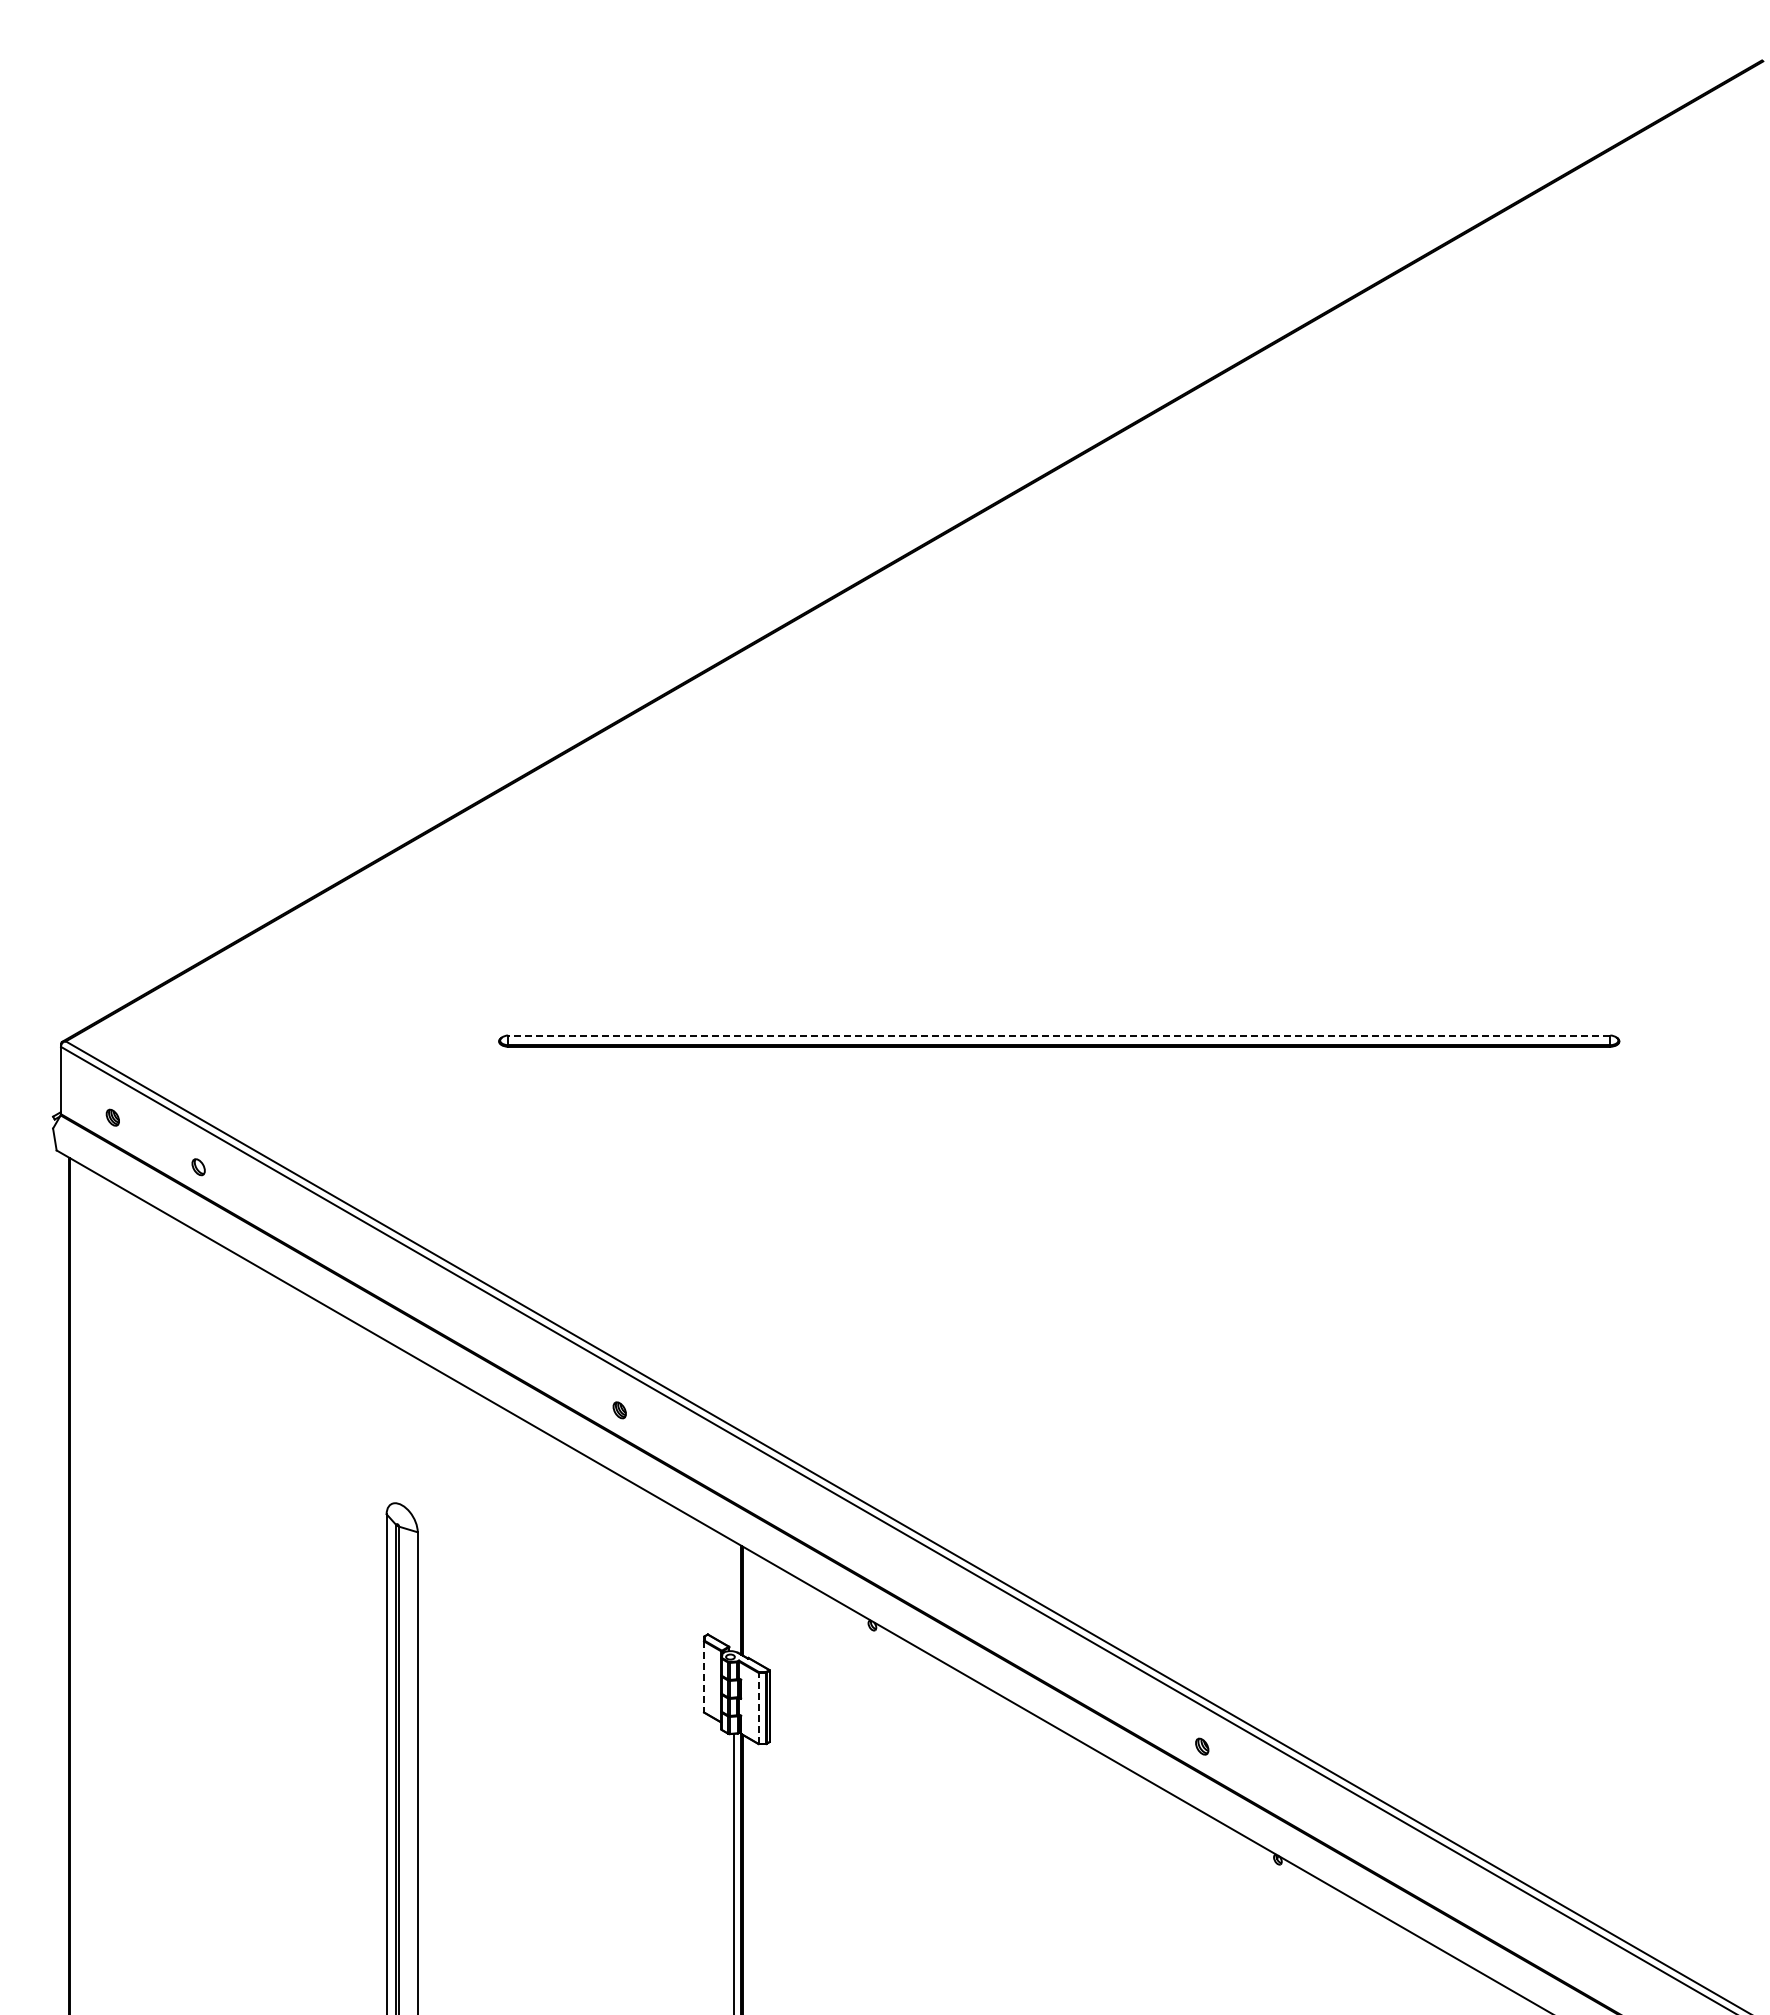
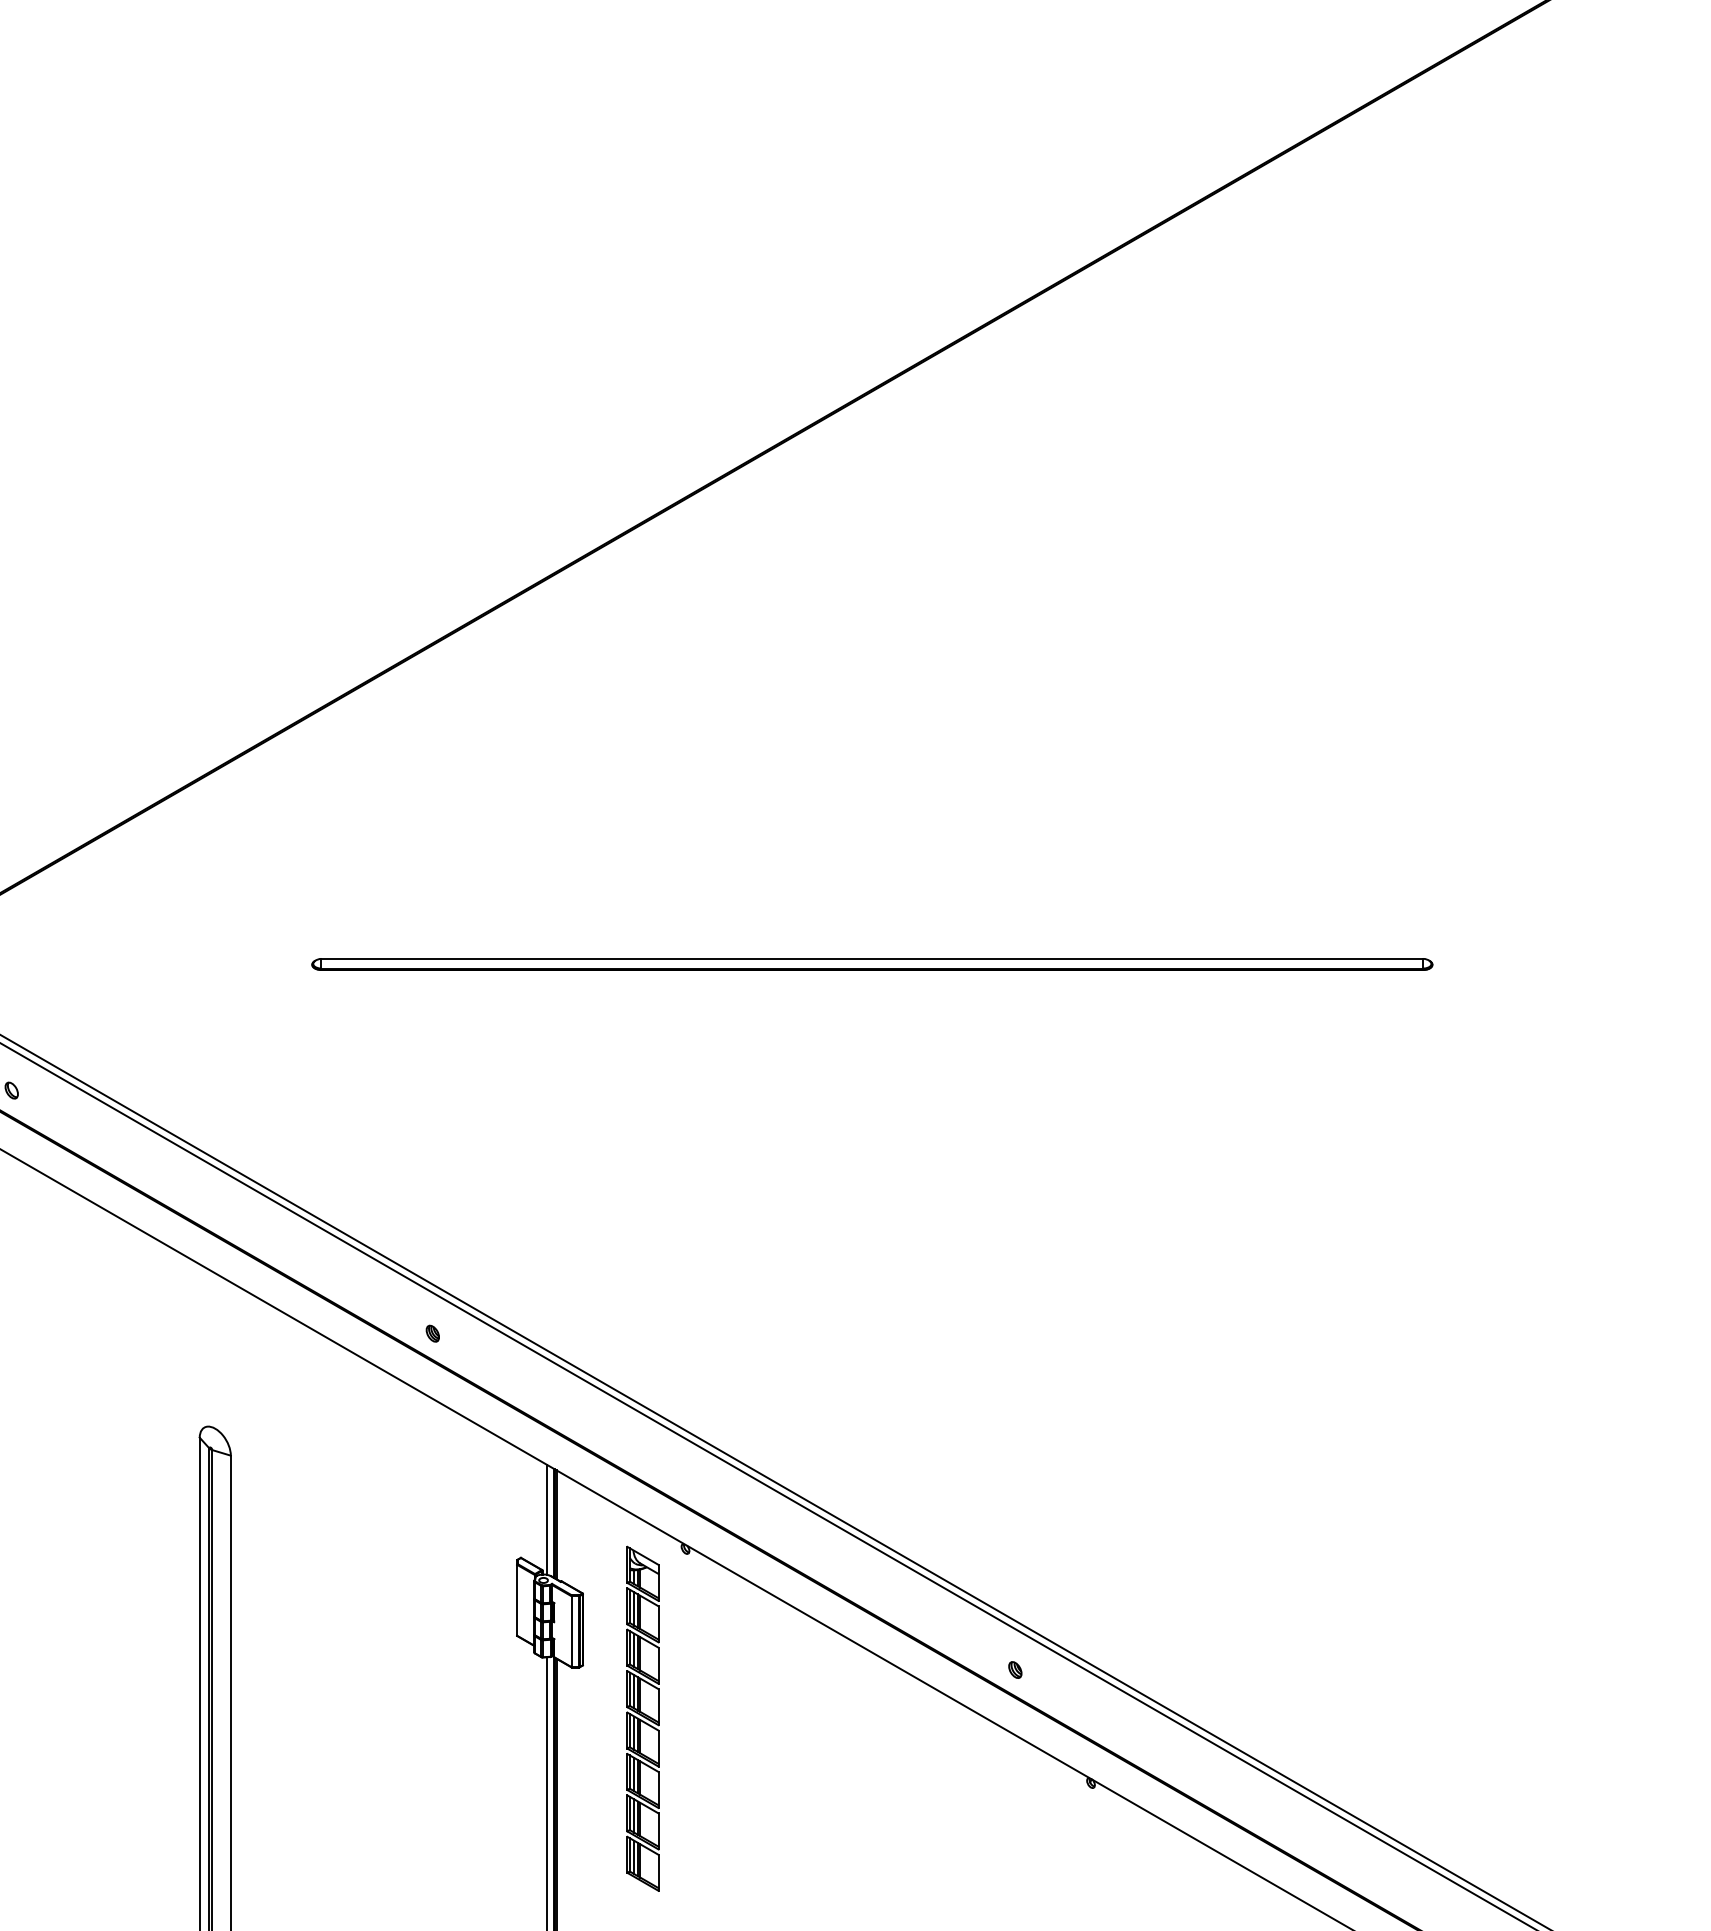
line: (1058, 1035) -> (871, 958), dashed -> solid
line: (733, 1596) -> (546, 1519), added
line: (703, 1677) -> (516, 1600), dashed -> solid
line: (758, 1707) -> (571, 1630), dashed -> solid
part: (829, 1795) -> (642, 1718), added

